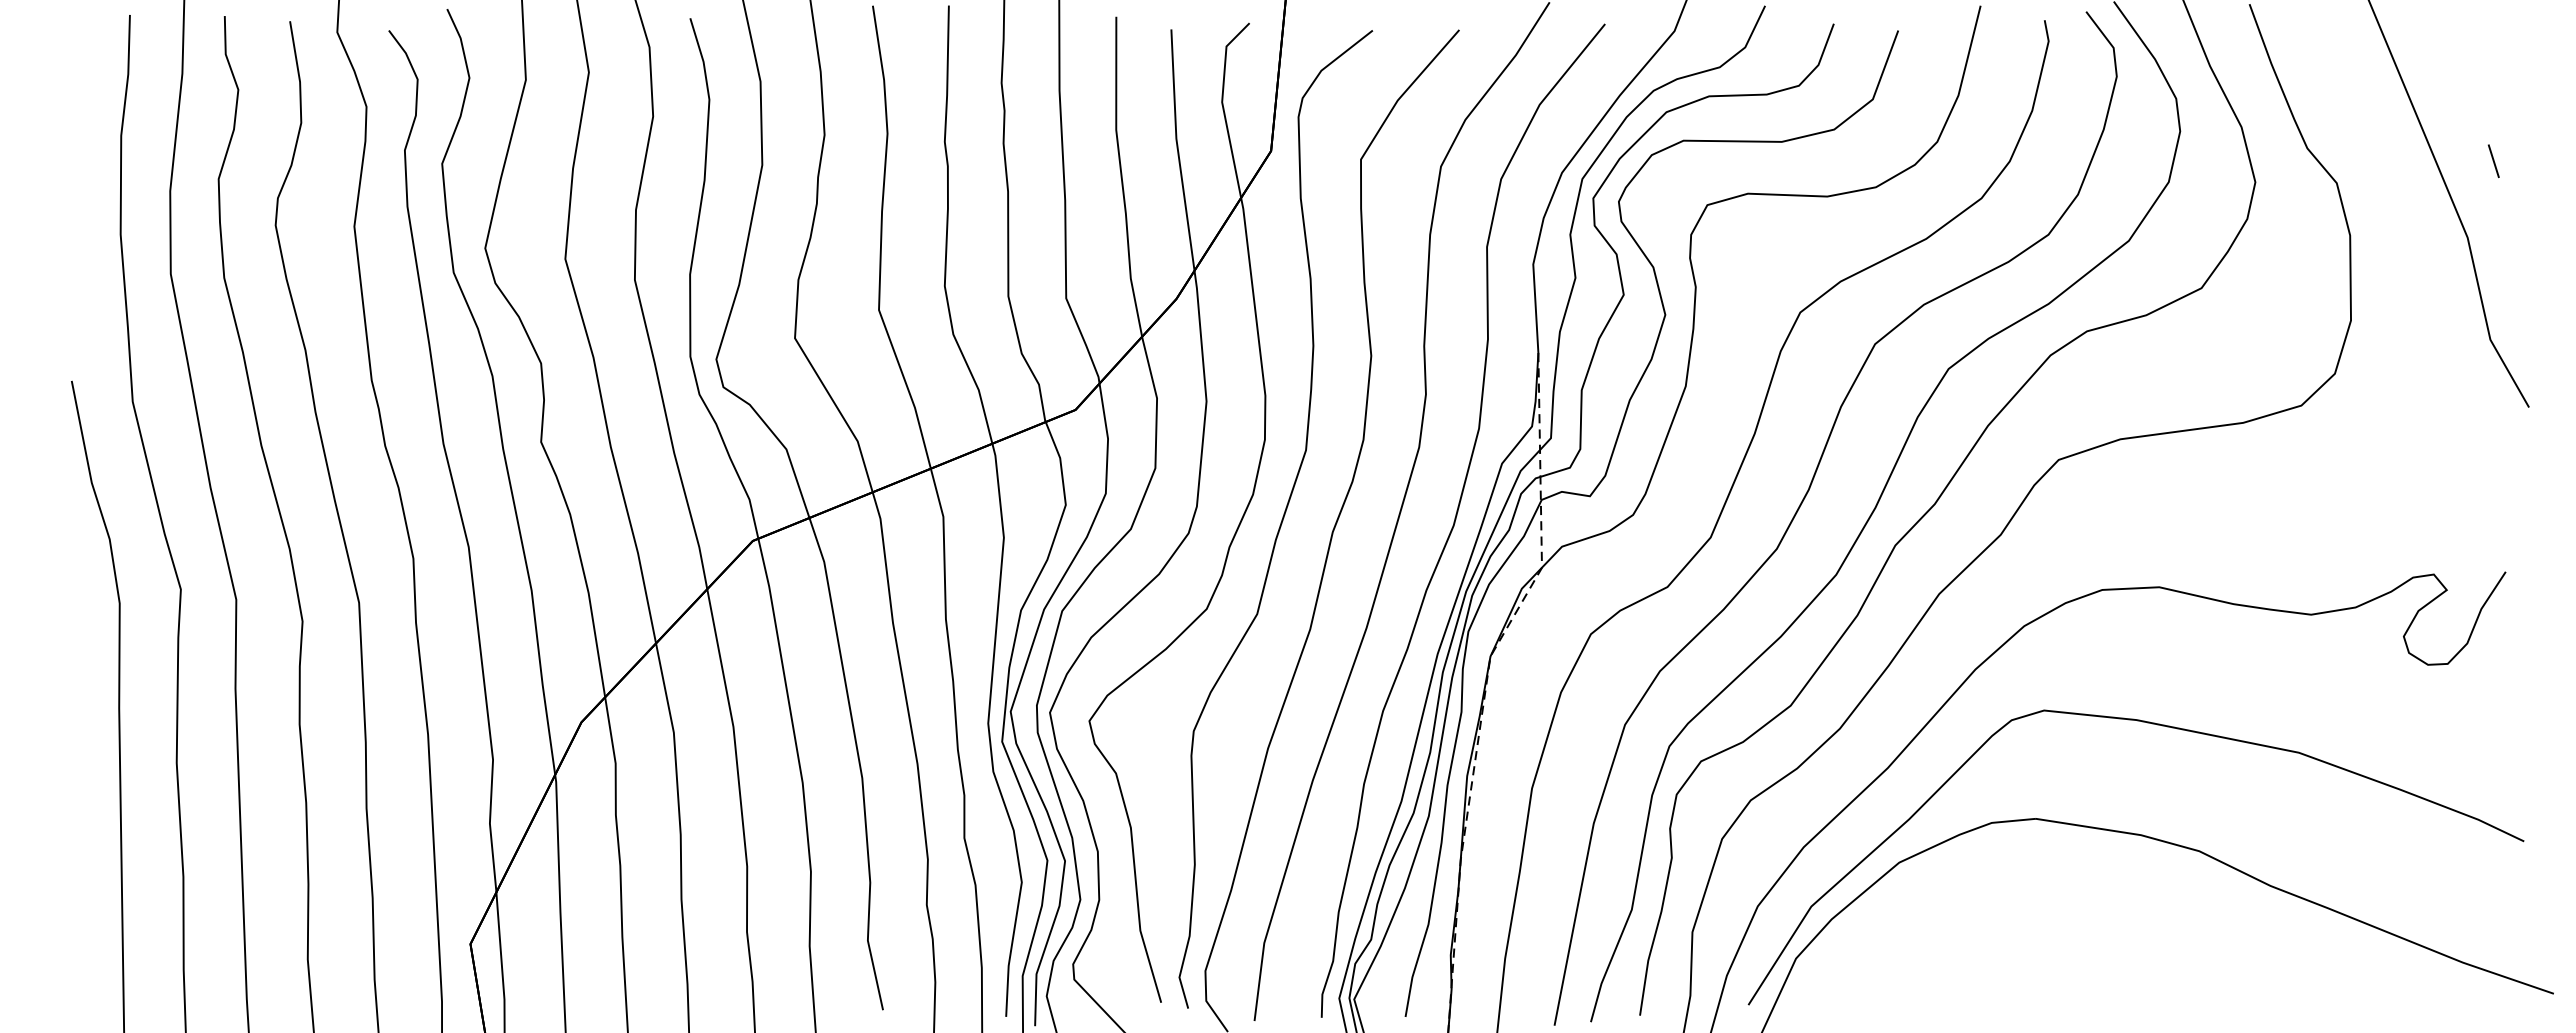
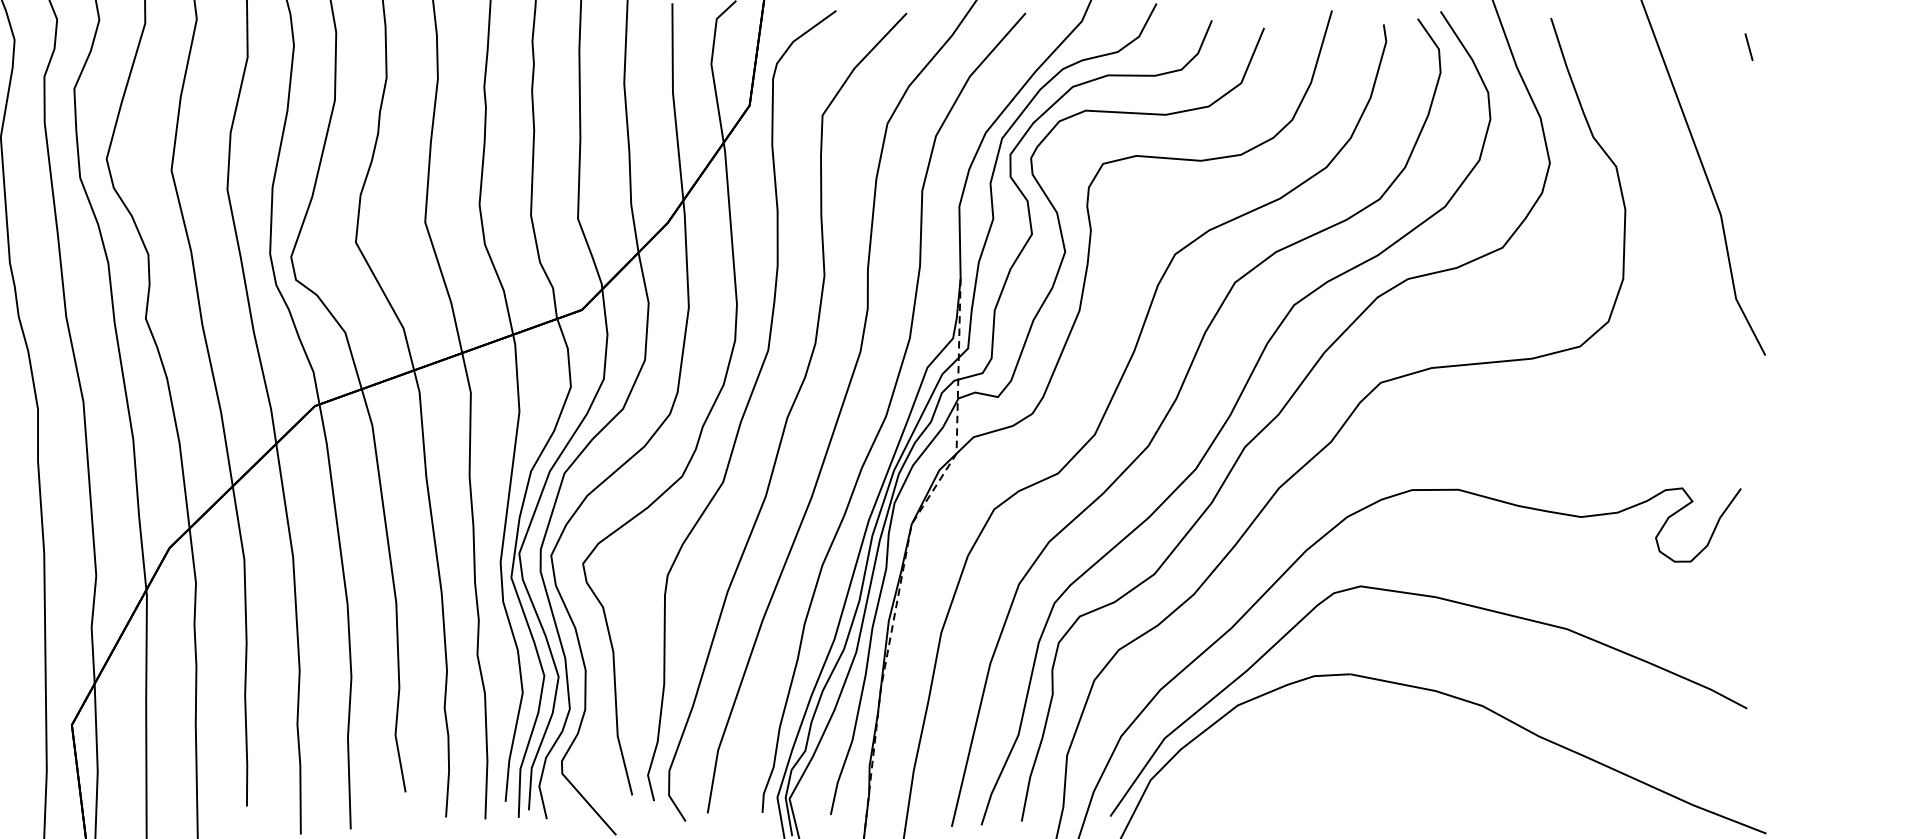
line: (2493, 160) -> (1748, 46), moved

